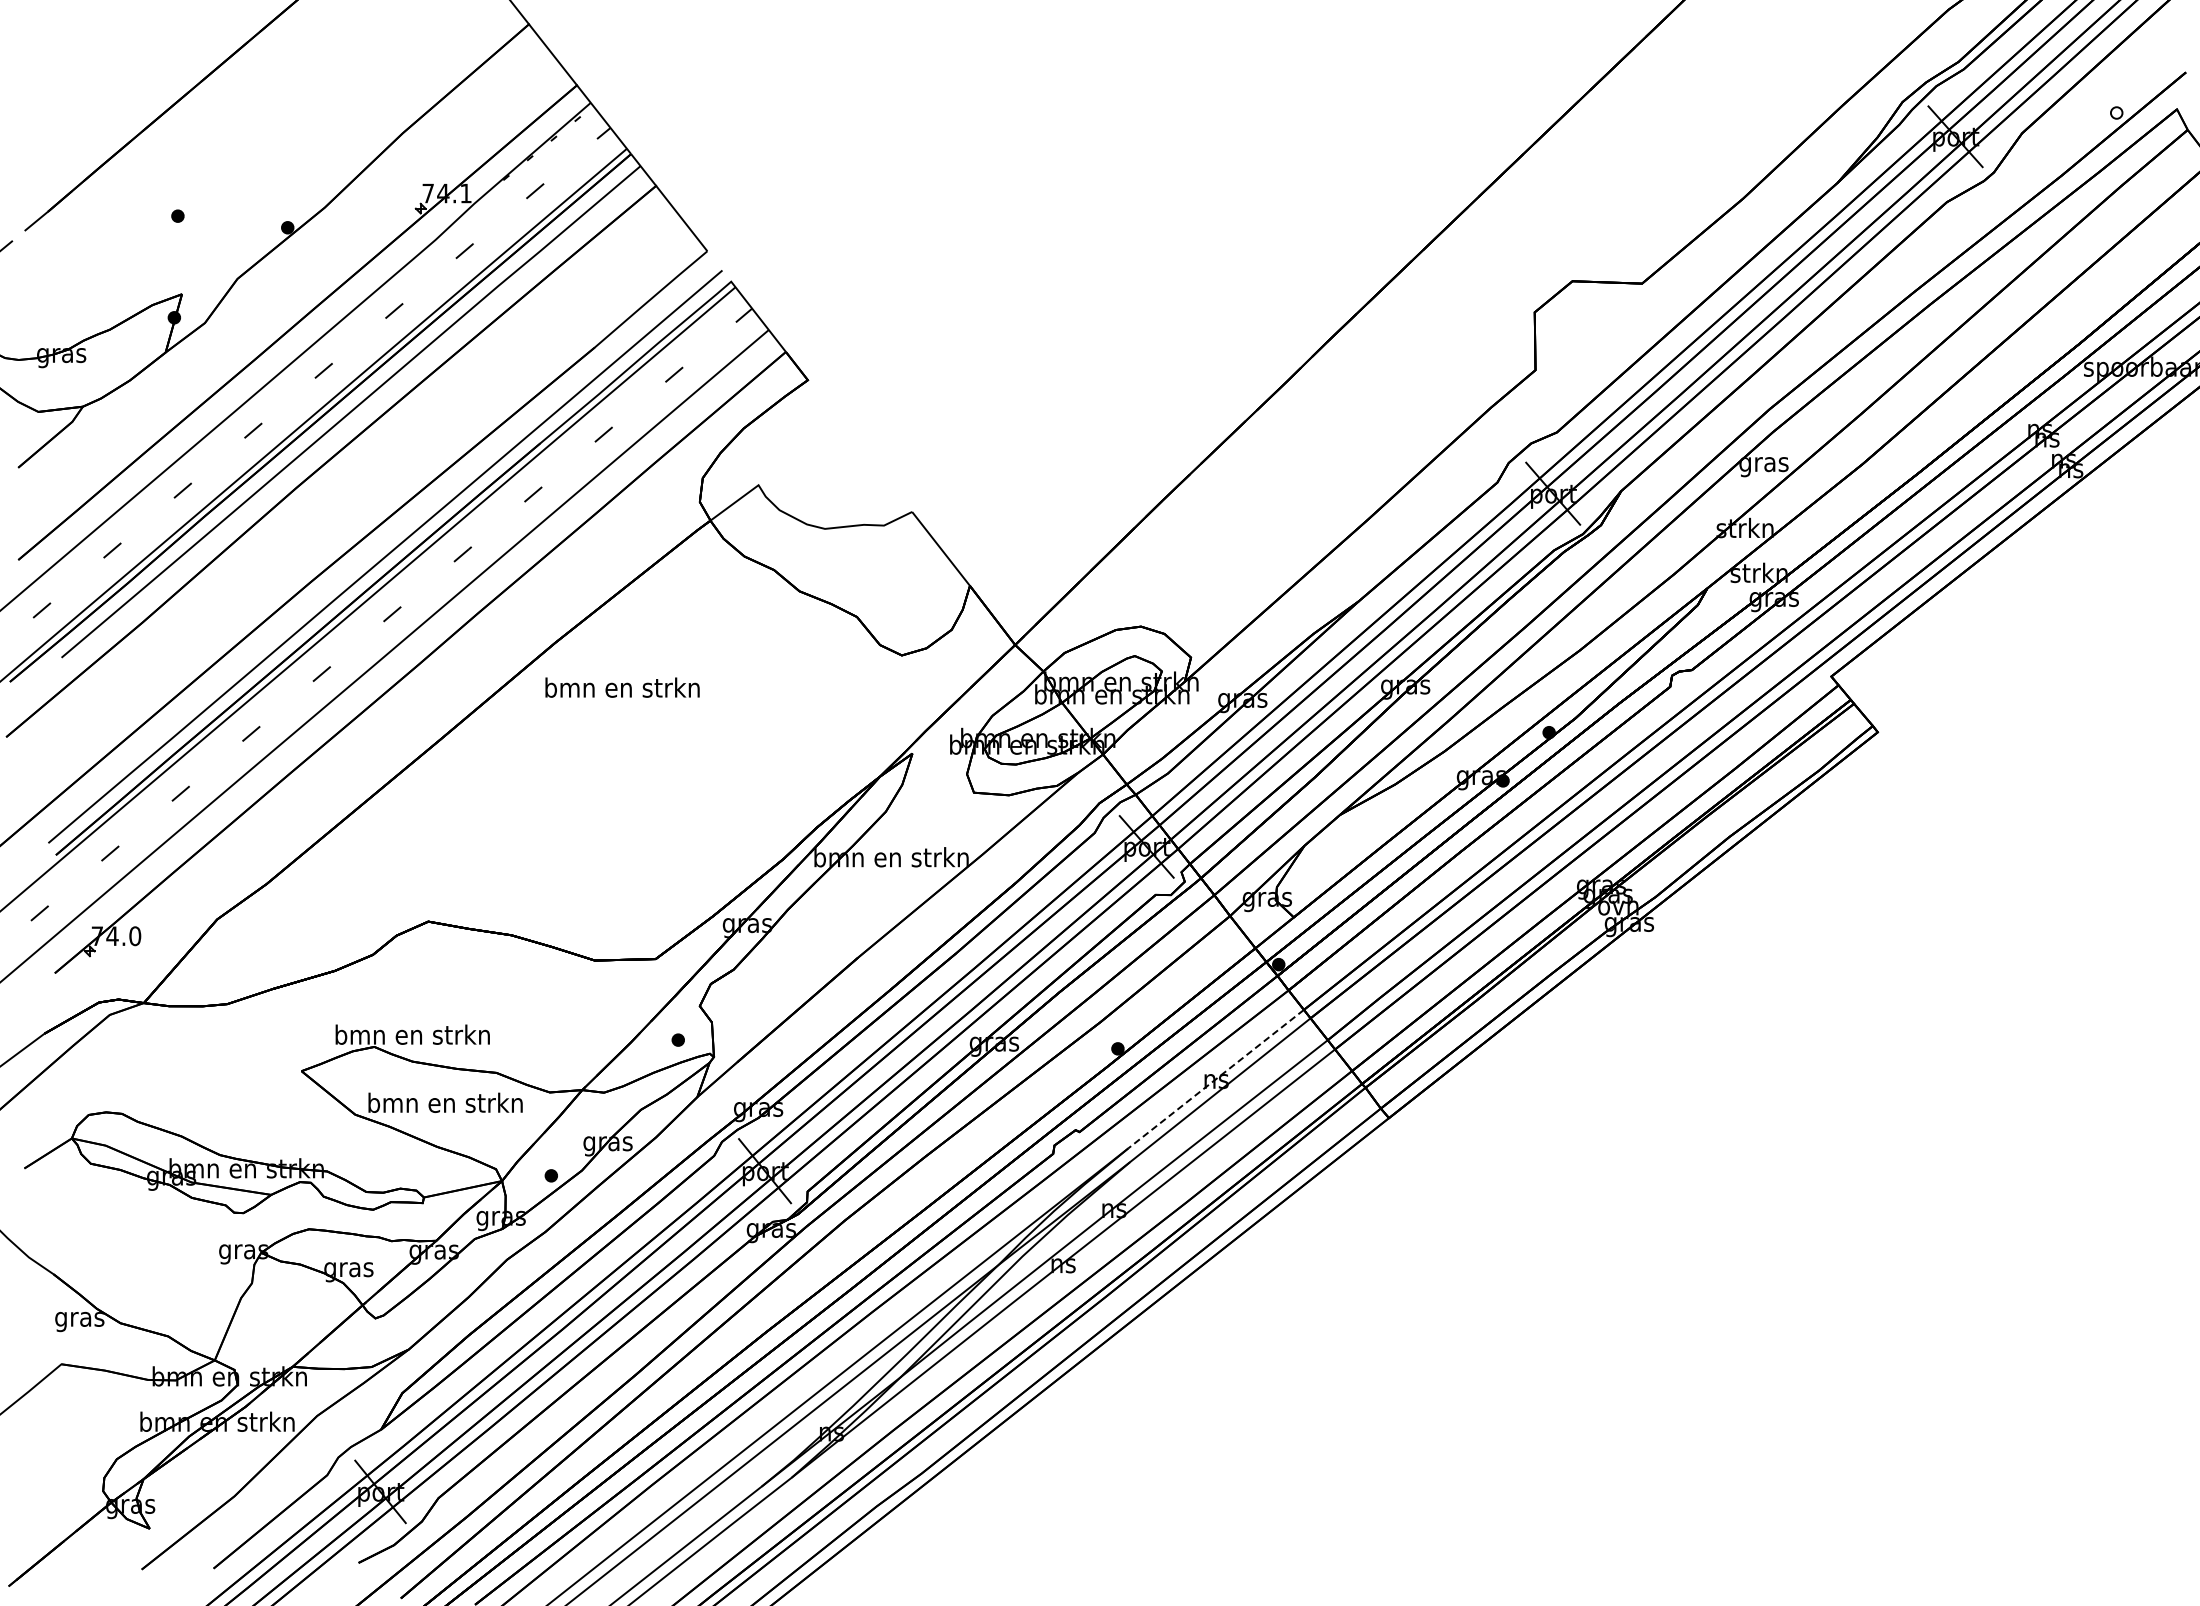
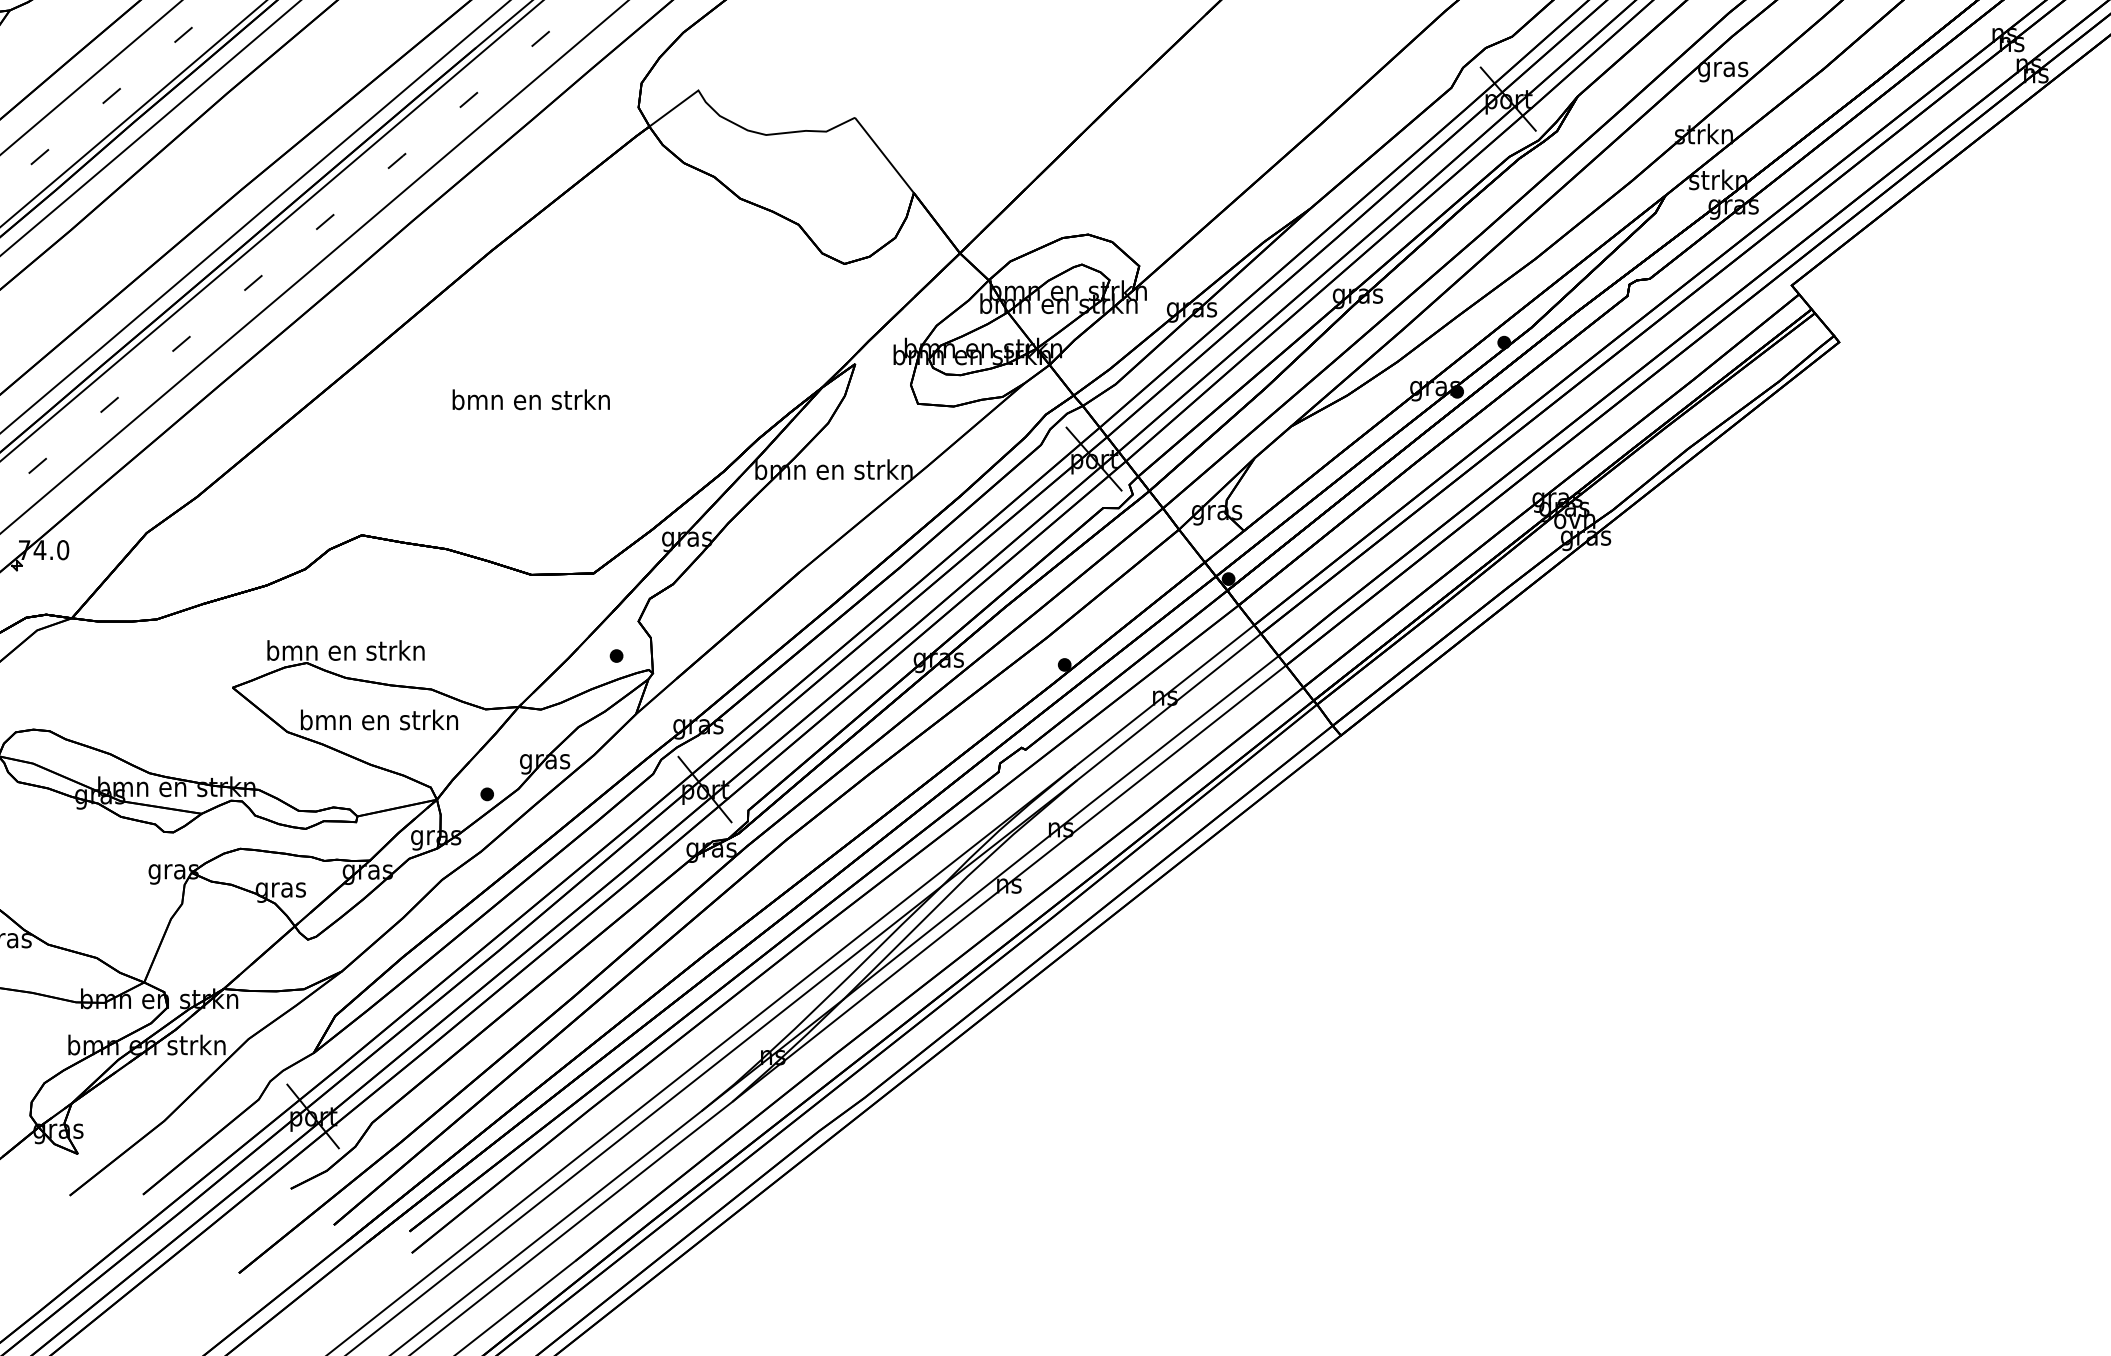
text: (622, 687) -> (531, 399), moved
line: (1216, 1079) -> (1165, 696), dashed -> solid

